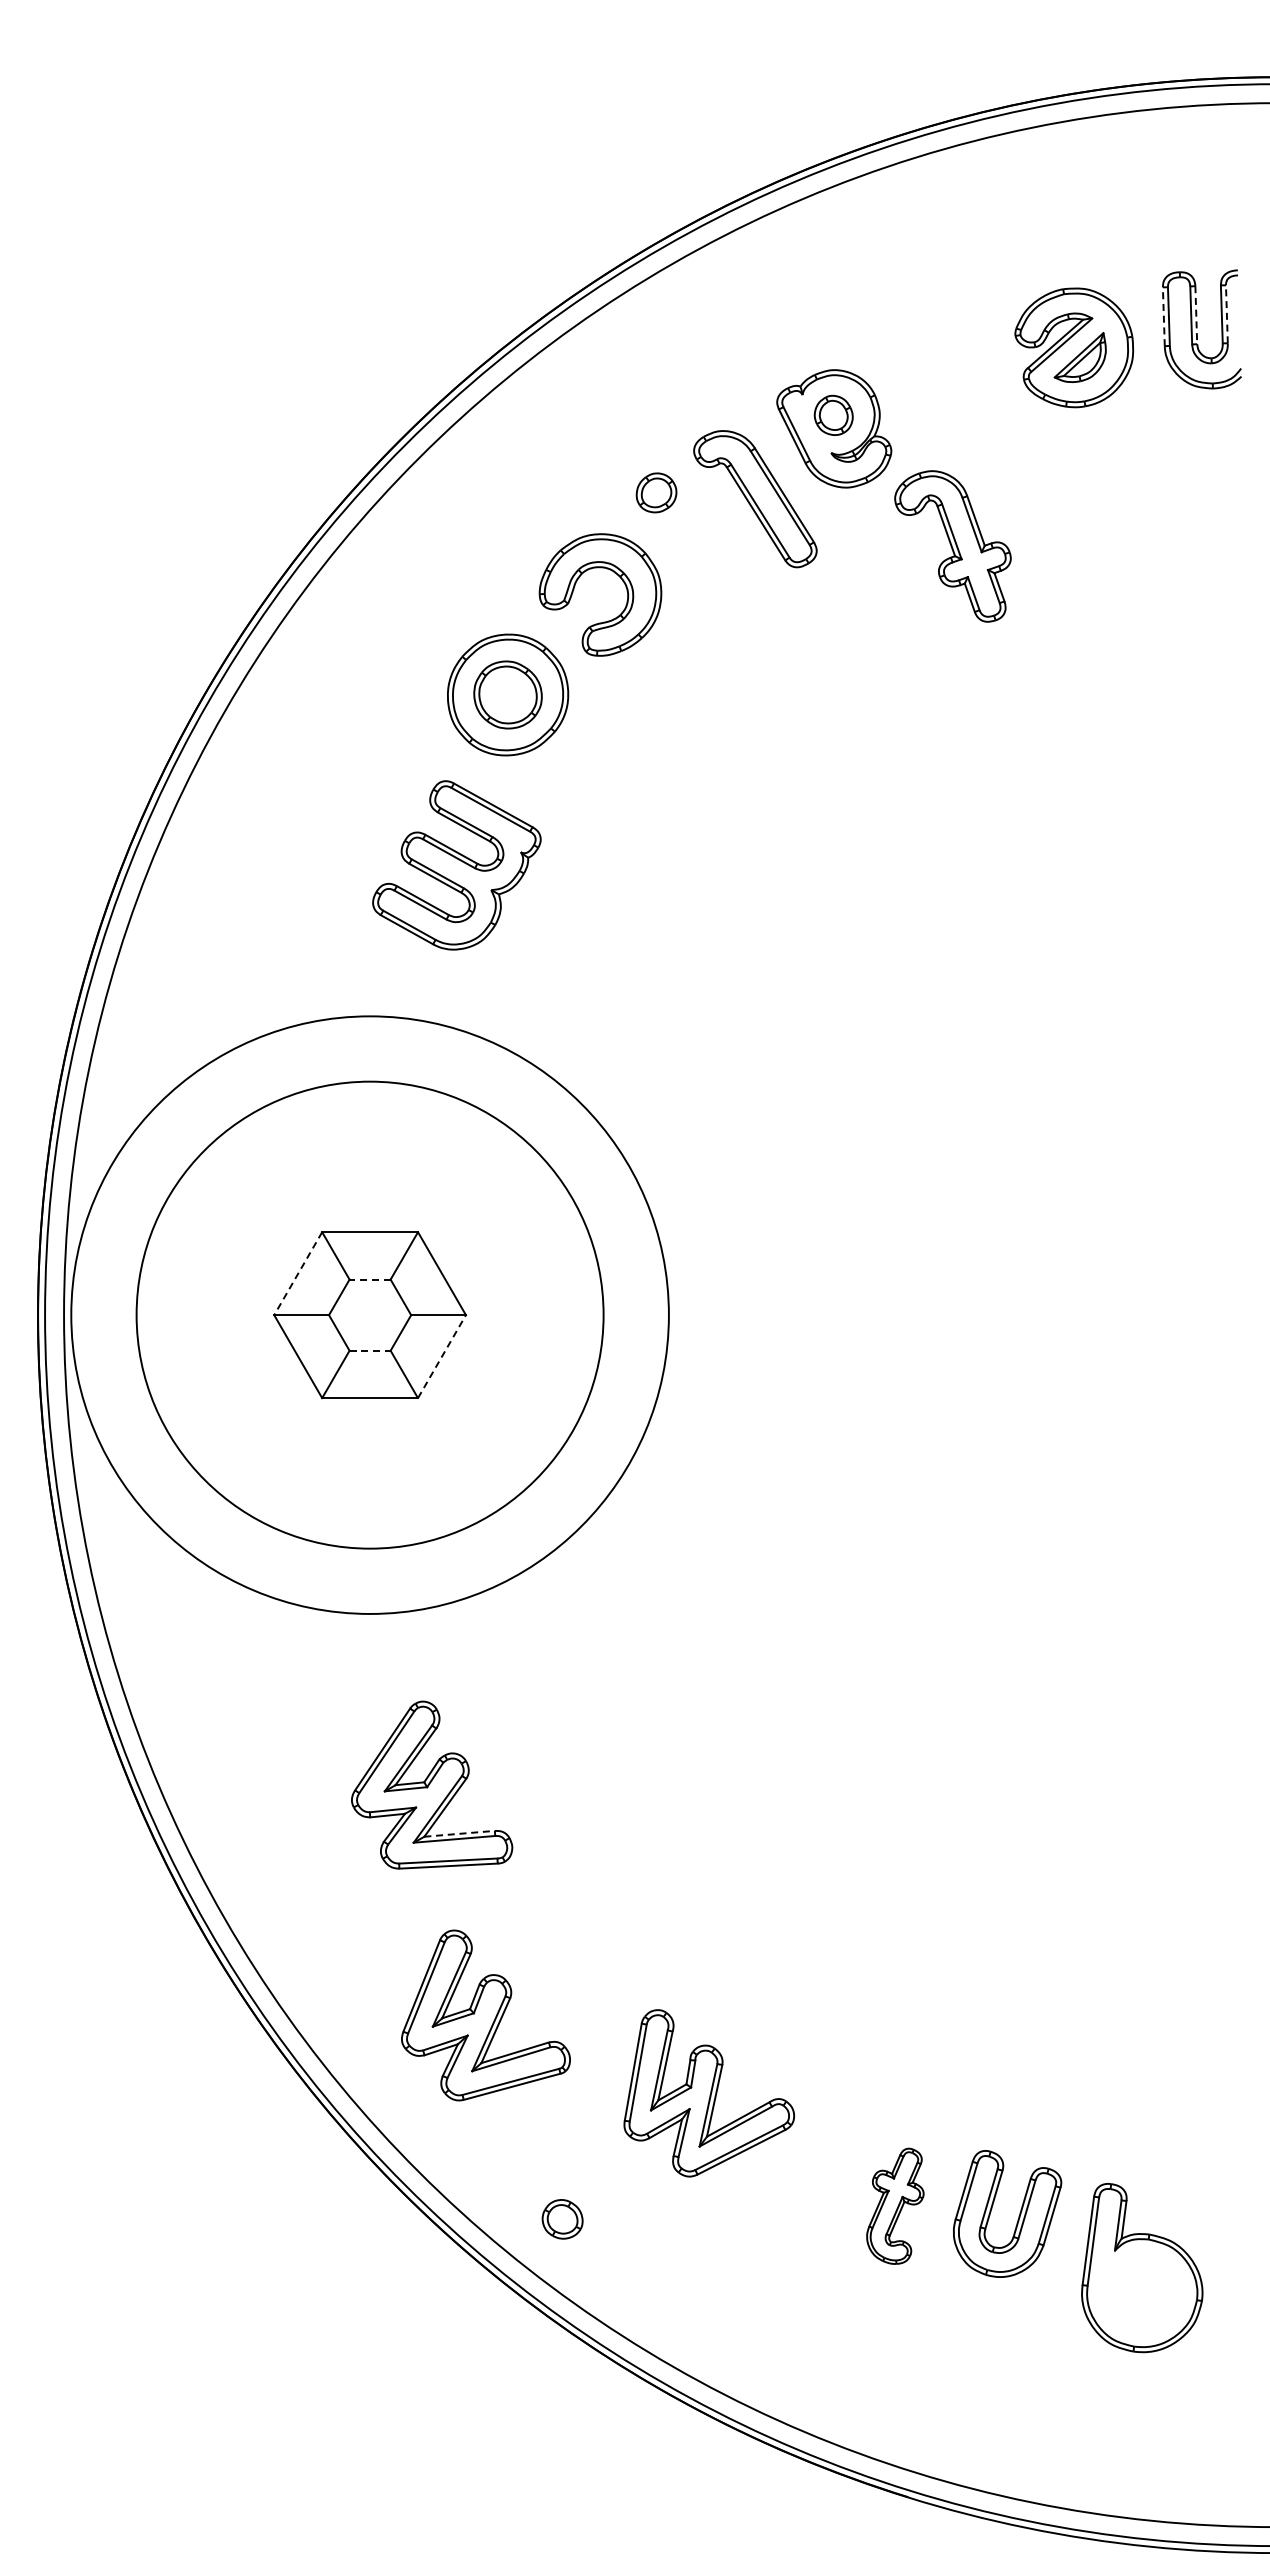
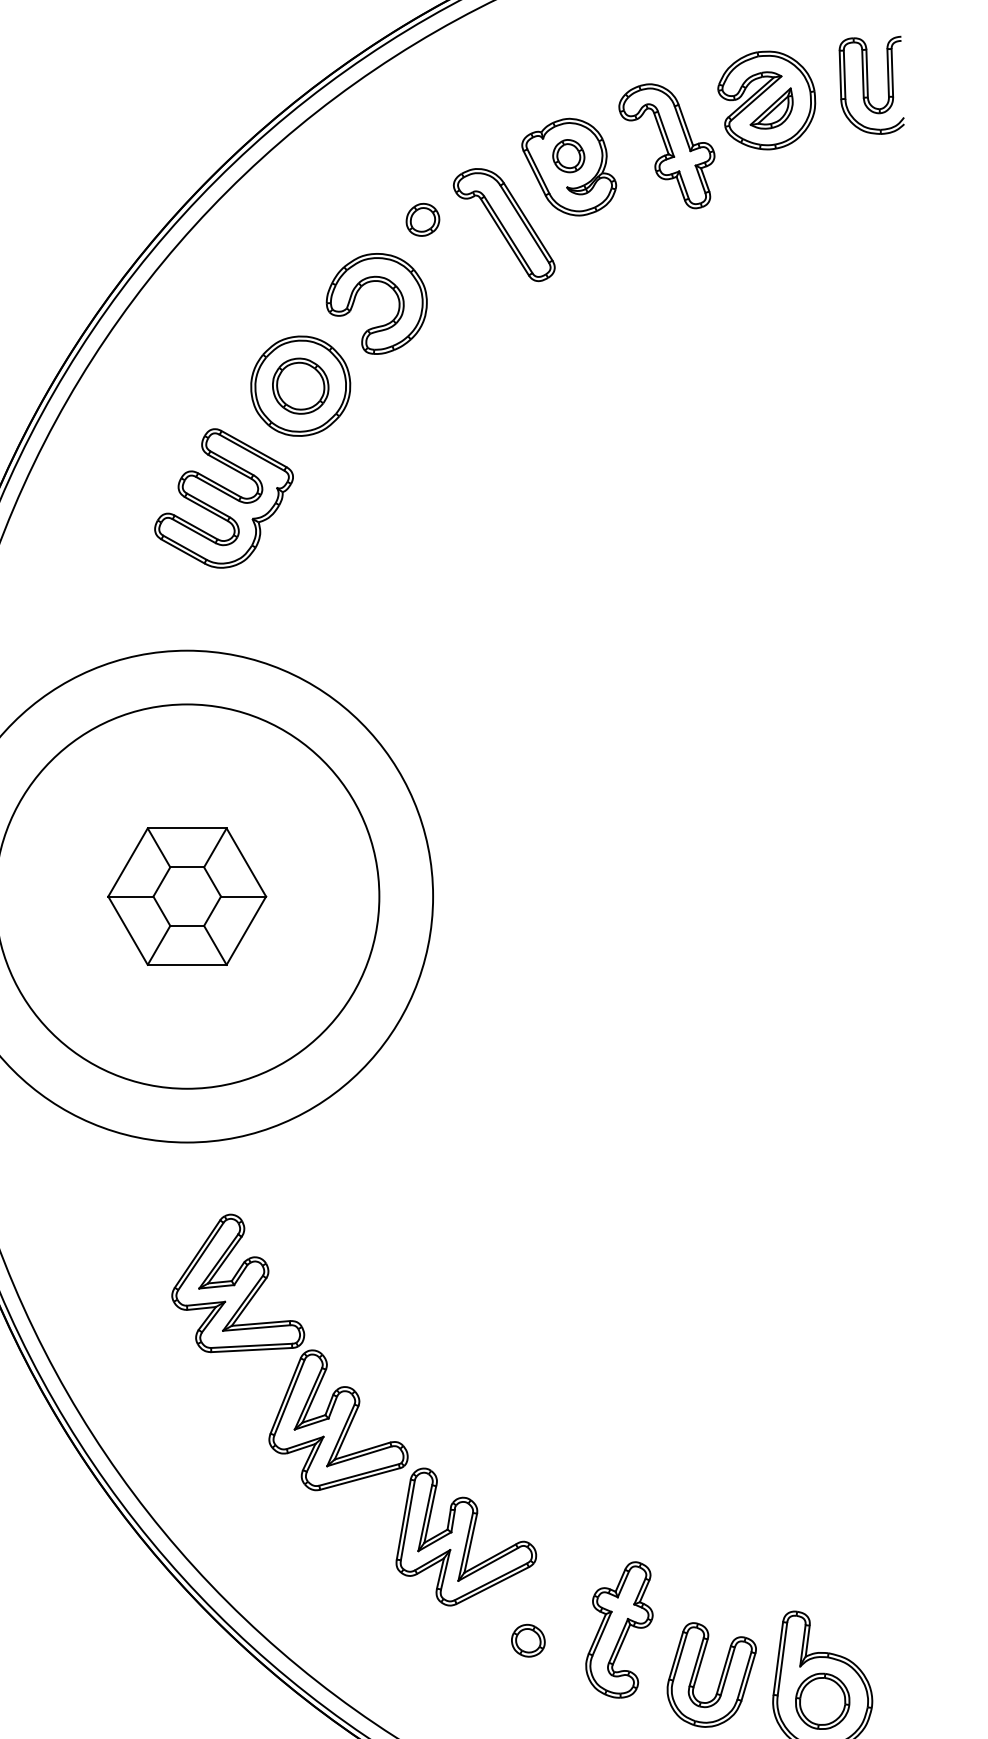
line: (1226, 313) -> (892, 72), dashed -> solid
line: (1196, 315) -> (867, 73), dashed -> solid
line: (1163, 316) -> (840, 74), dashed -> solid
part: (952, 546) -> (666, 146), moved
part: (456, 865) -> (223, 498), moved
line: (298, 1273) -> (128, 862), dashed -> solid
line: (370, 1279) -> (187, 867), dashed -> solid
line: (370, 1350) -> (187, 925), dashed -> solid
line: (441, 1356) -> (245, 930), dashed -> solid
line: (460, 1833) -> (261, 1323), dashed -> solid
part: (485, 2015) -> (338, 1420), moved
part: (895, 2206) -> (619, 1630), size x1.43
part: (1018, 2216) -> (720, 1677), moved
part: (562, 2219) -> (528, 1640), moved
part: (1141, 2292) -> (822, 1700), added

